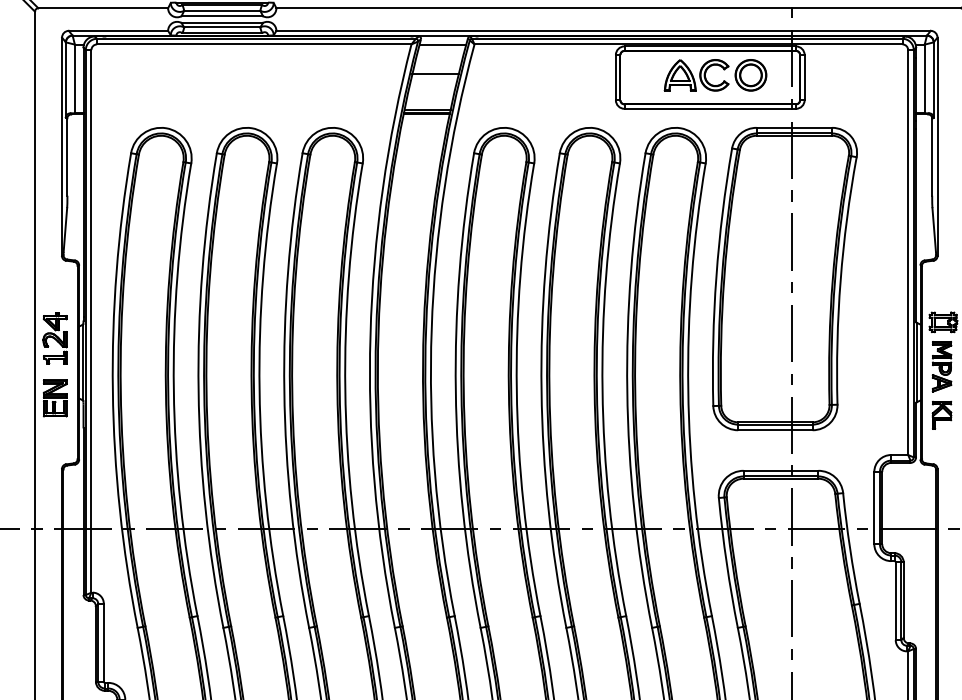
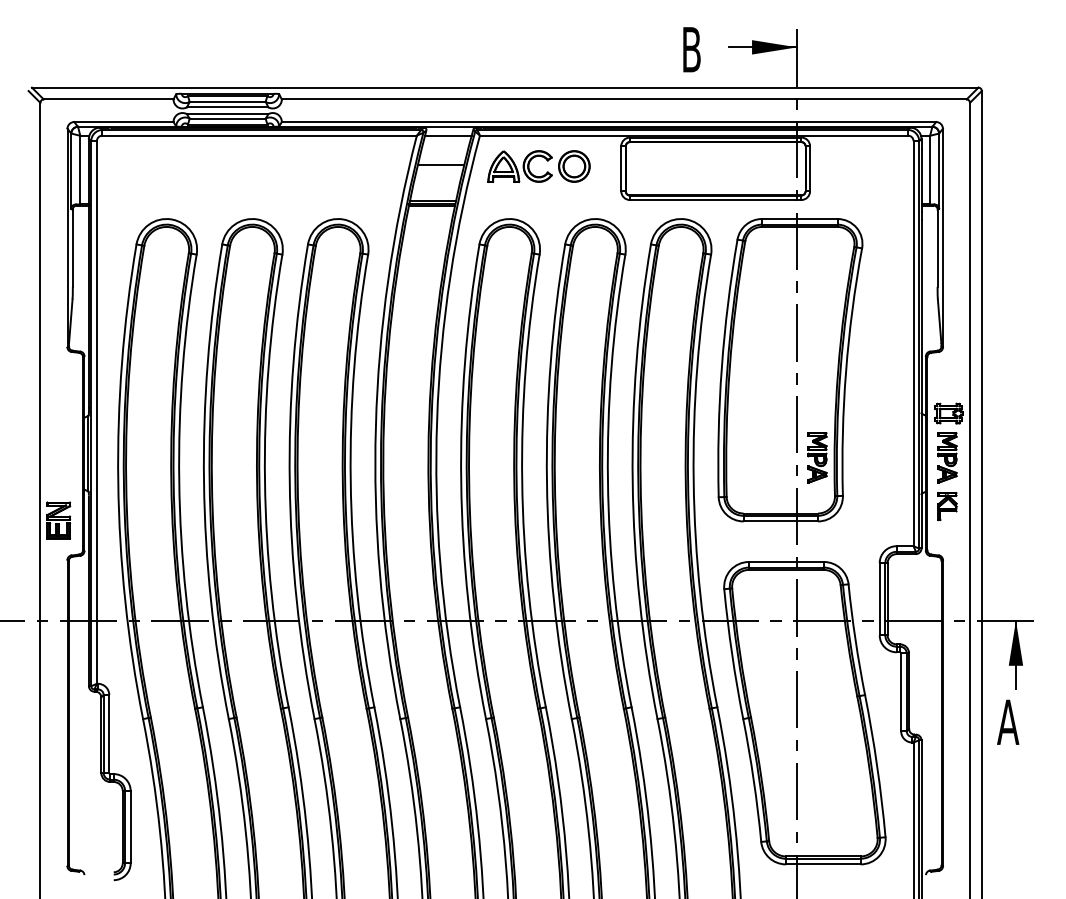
part: (707, 71) -> (530, 162), moved
part: (55, 338) -> (60, 429), removed
part: (812, 366) -> (817, 457), added
part: (55, 398) -> (58, 520), moved

